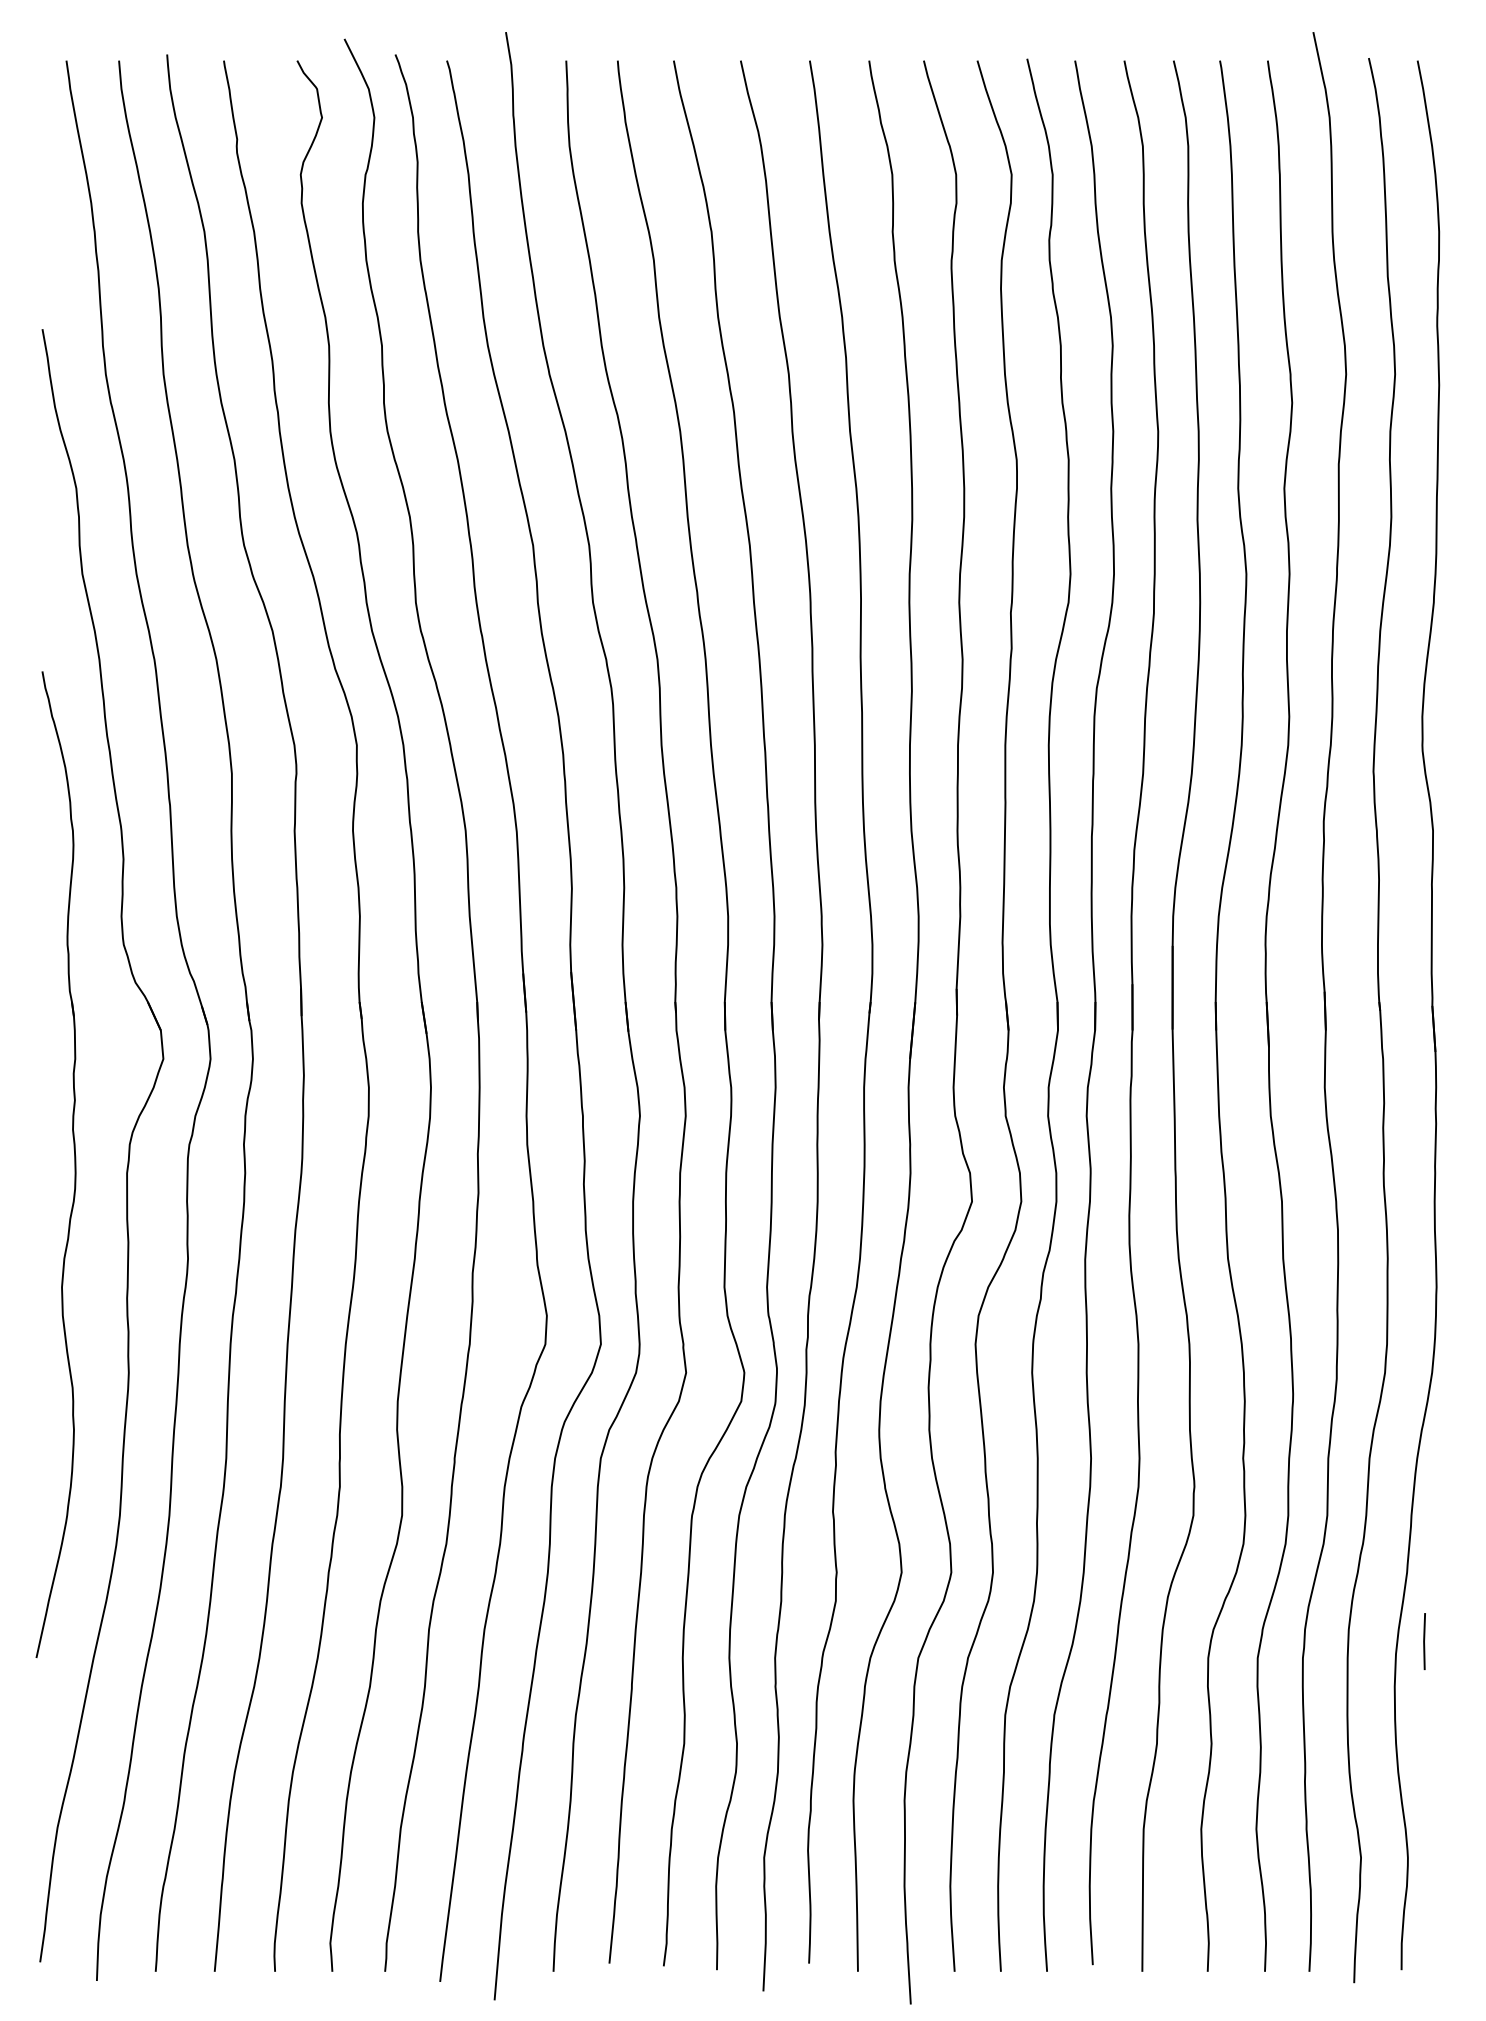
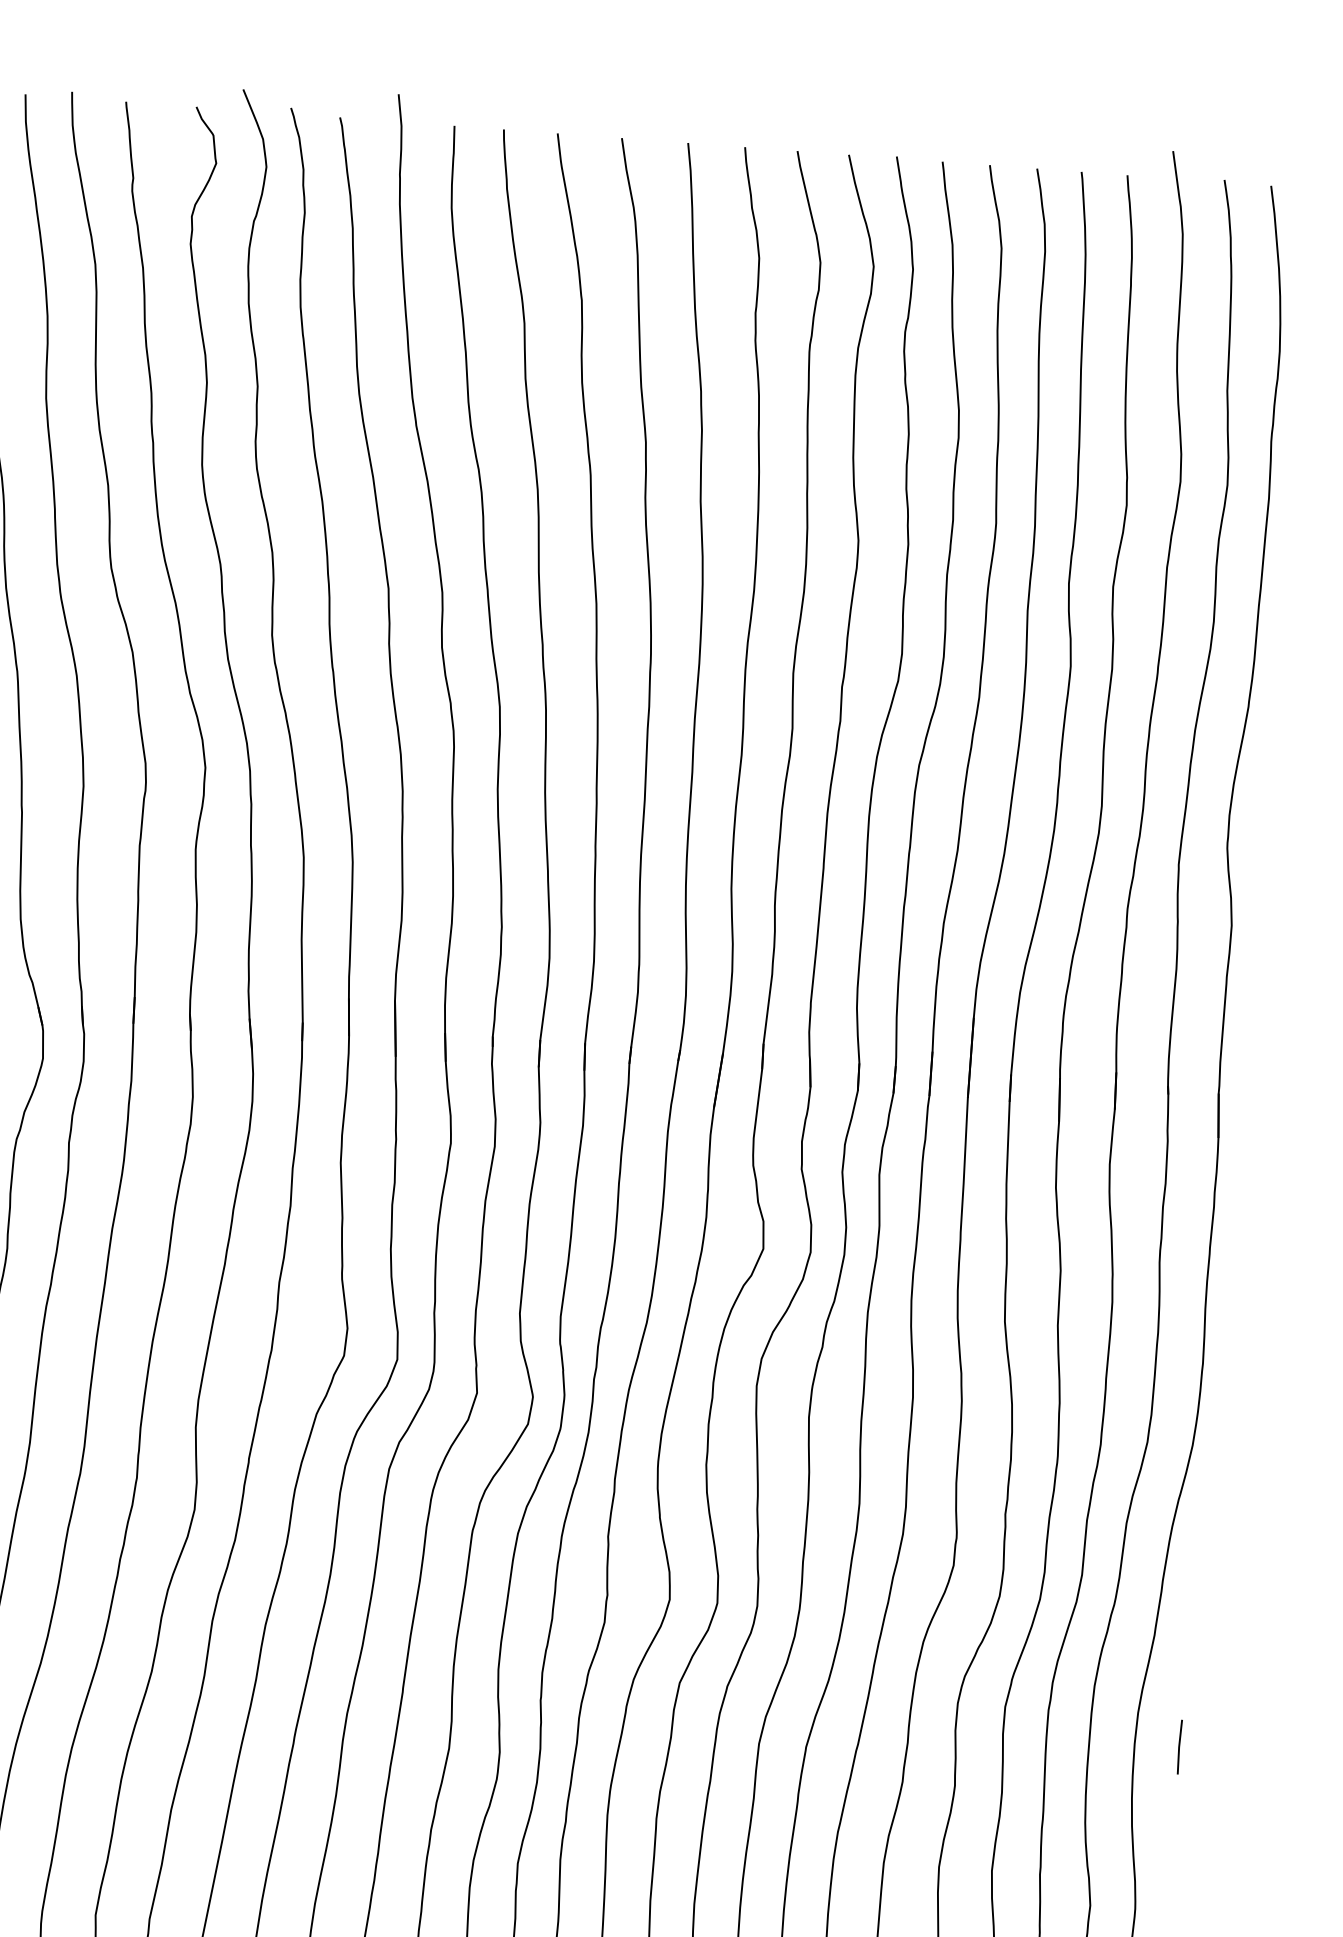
line: (1424, 1641) -> (1179, 1747), moved

